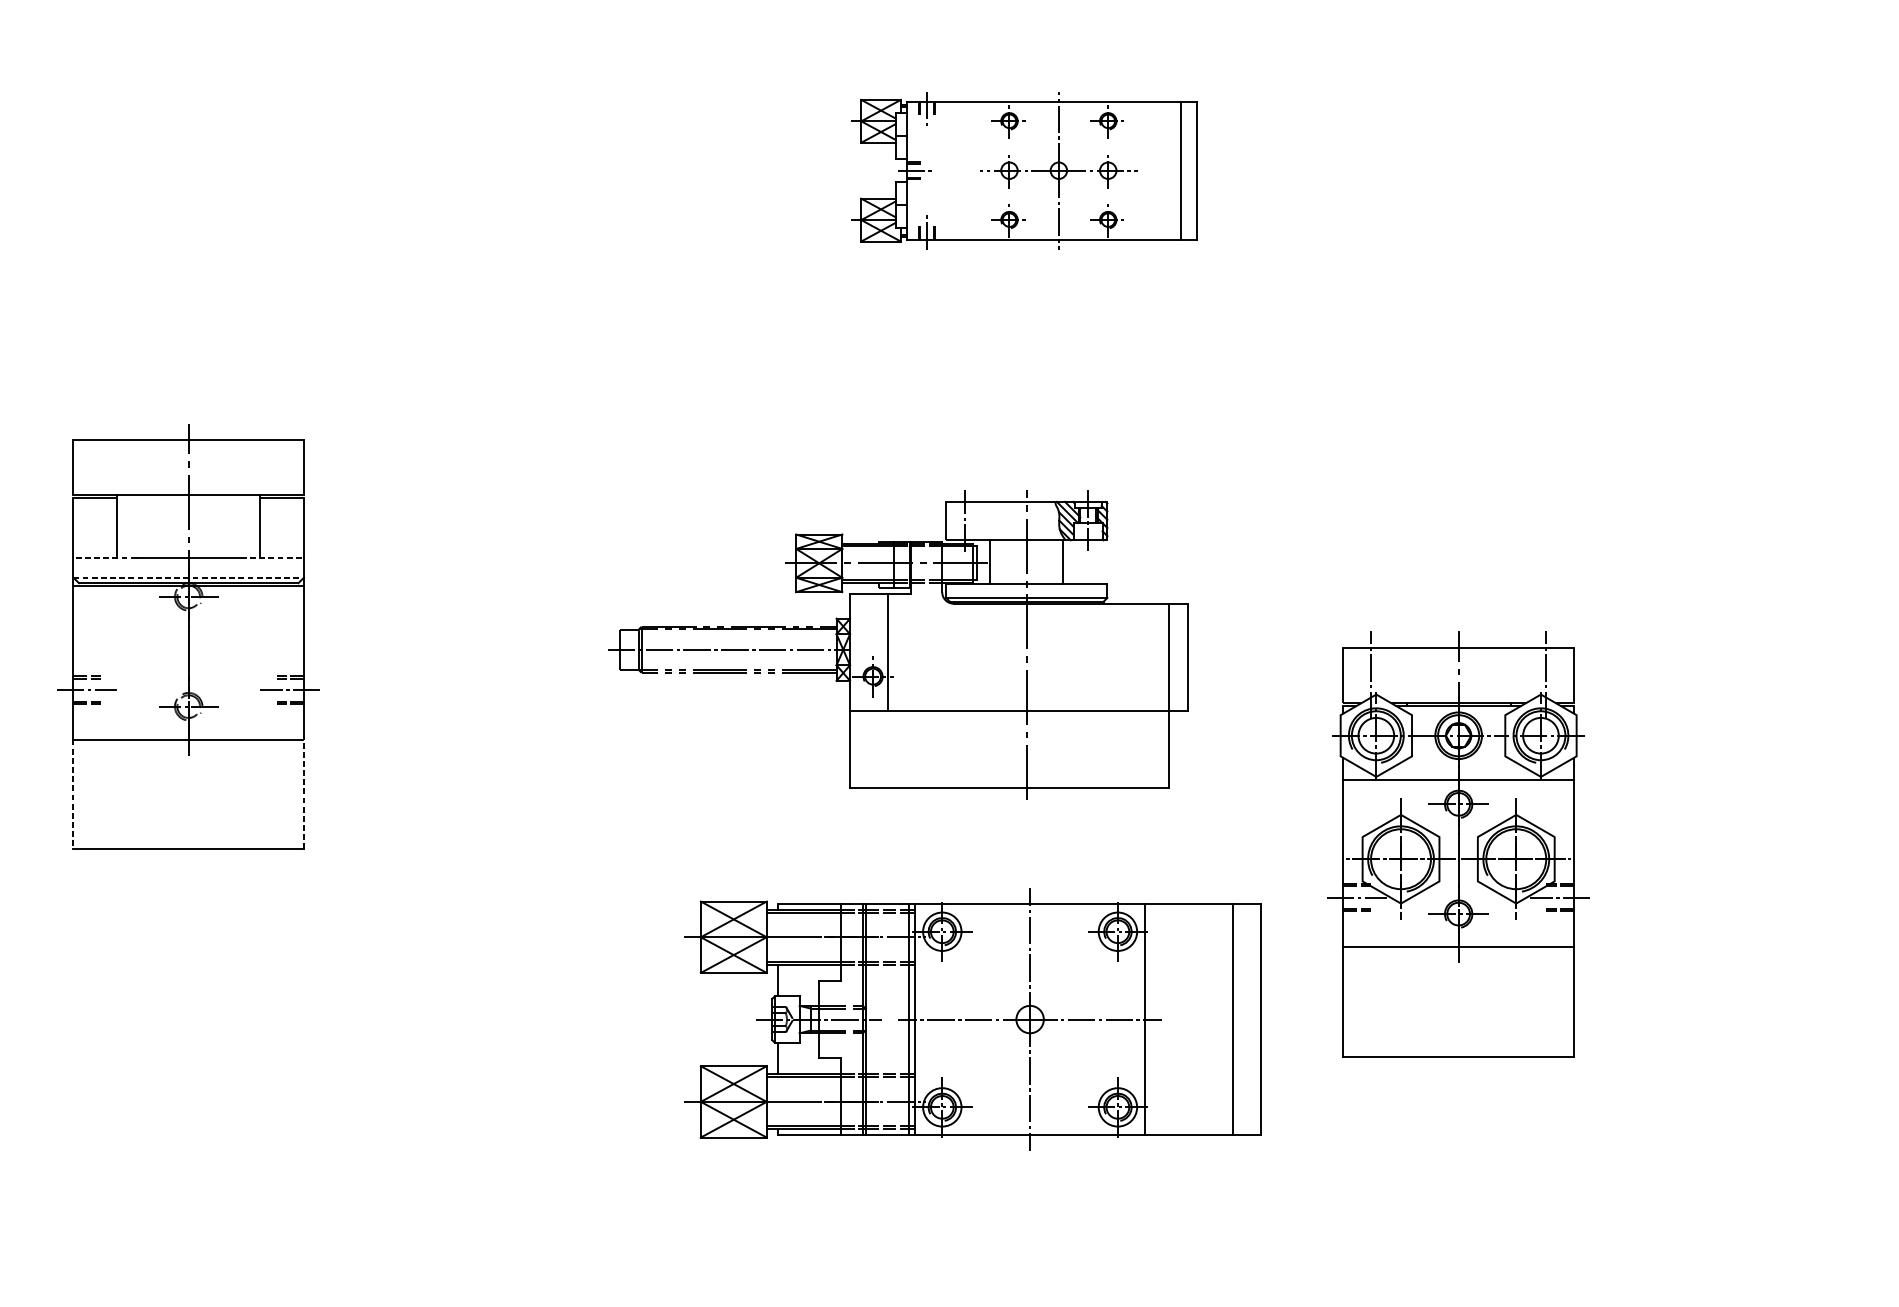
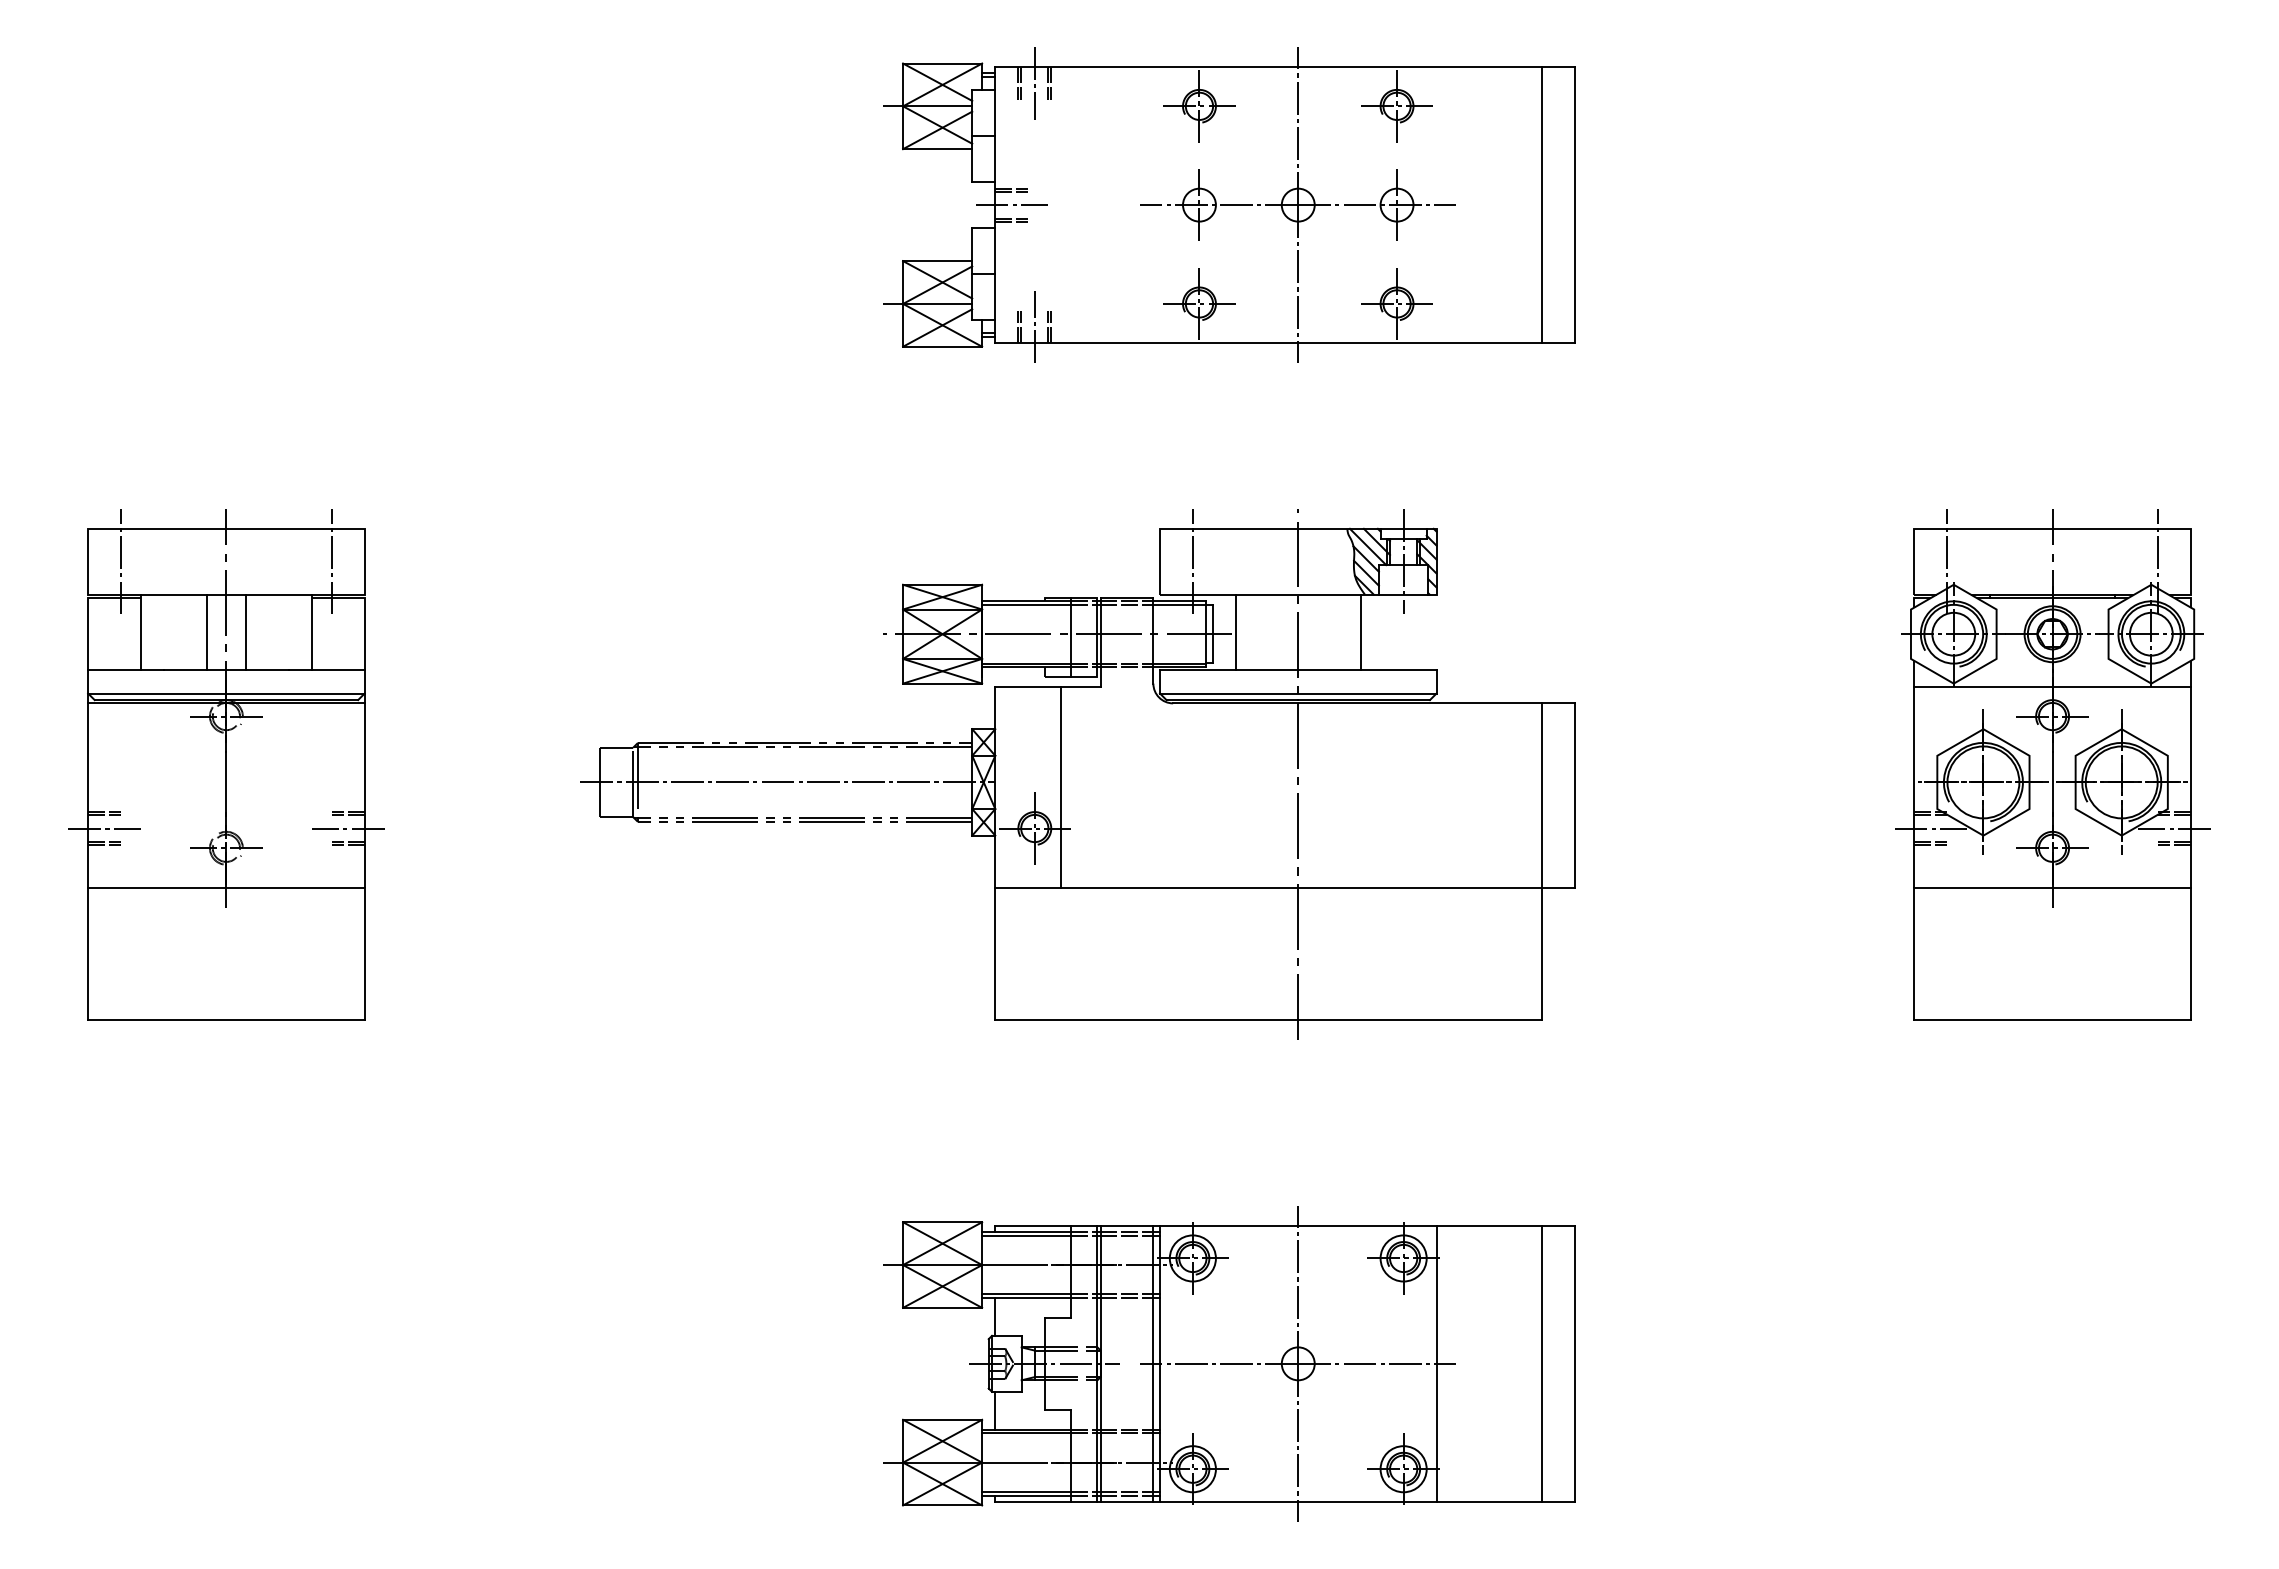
part: (1024, 170) -> (1229, 204), size x1.67
line: (101, 467) -> (121, 561), added
line: (276, 467) -> (331, 561), added
line: (172, 526) -> (206, 632), added
line: (205, 526) -> (246, 632), added
line: (104, 558) -> (125, 670), dashed -> solid
line: (272, 558) -> (326, 670), dashed -> solid
line: (188, 577) -> (226, 693), dashed -> solid
part: (897, 645) -> (1077, 774), size x1.43
line: (73, 794) -> (88, 953), dashed -> solid
line: (303, 794) -> (364, 953), dashed -> solid
part: (1458, 844) -> (2052, 764), moved
part: (972, 1019) -> (1229, 1363), moved

